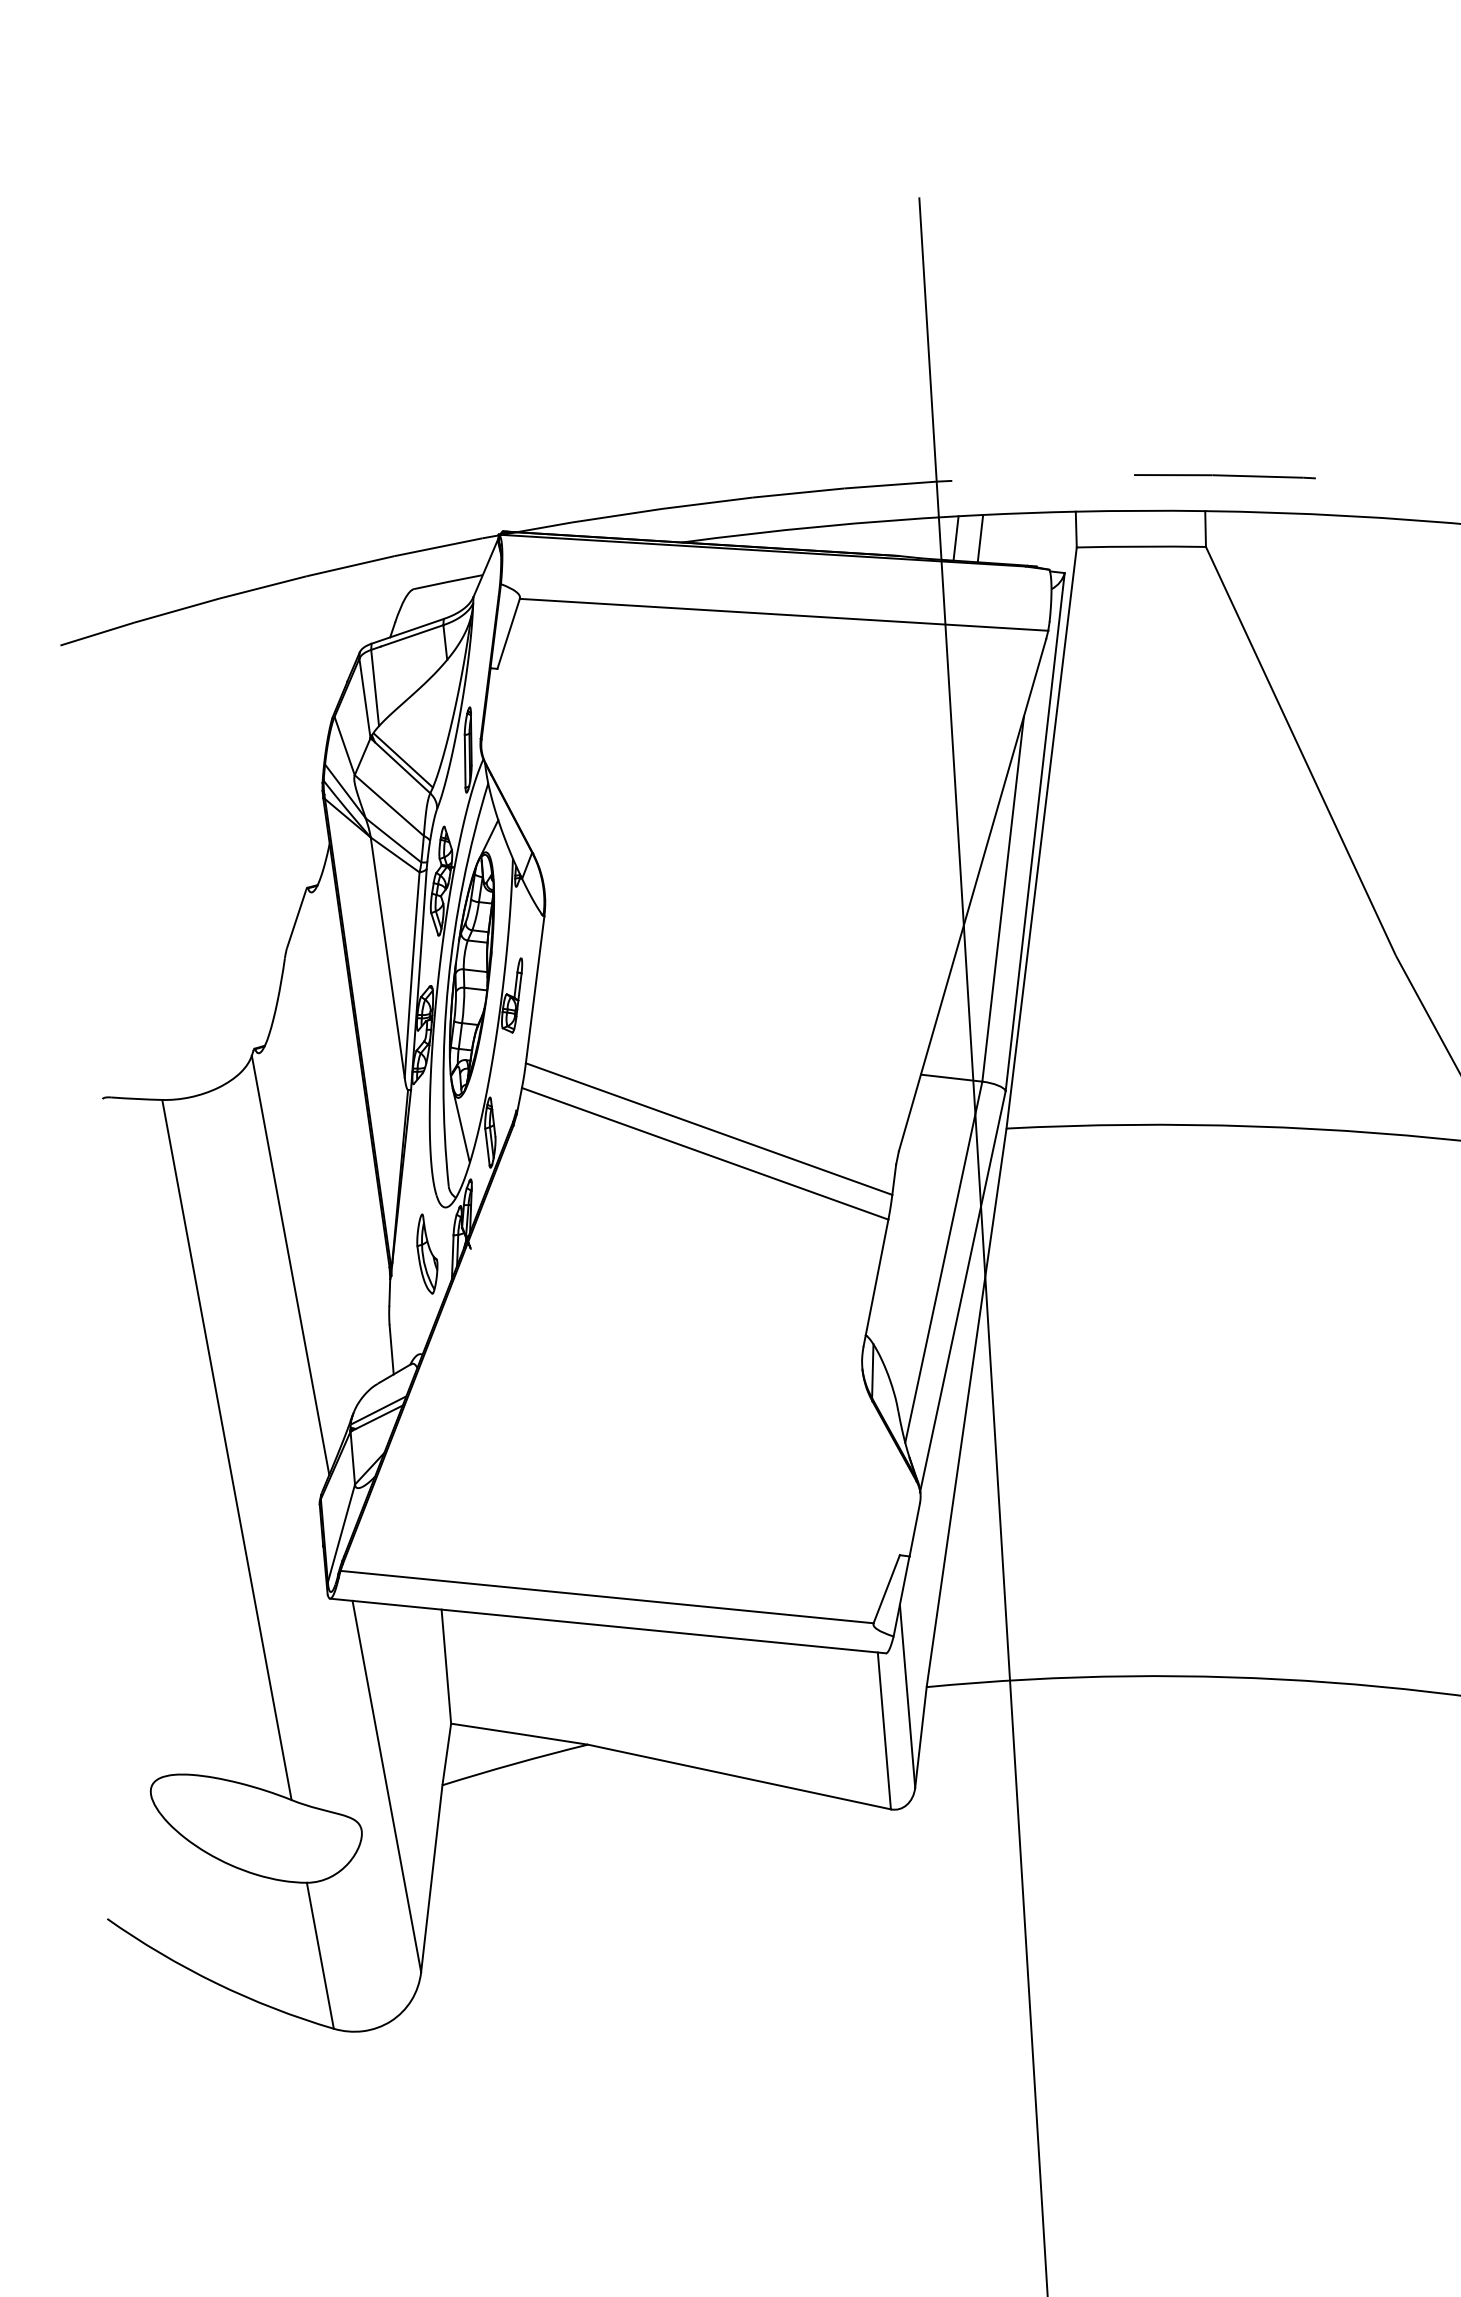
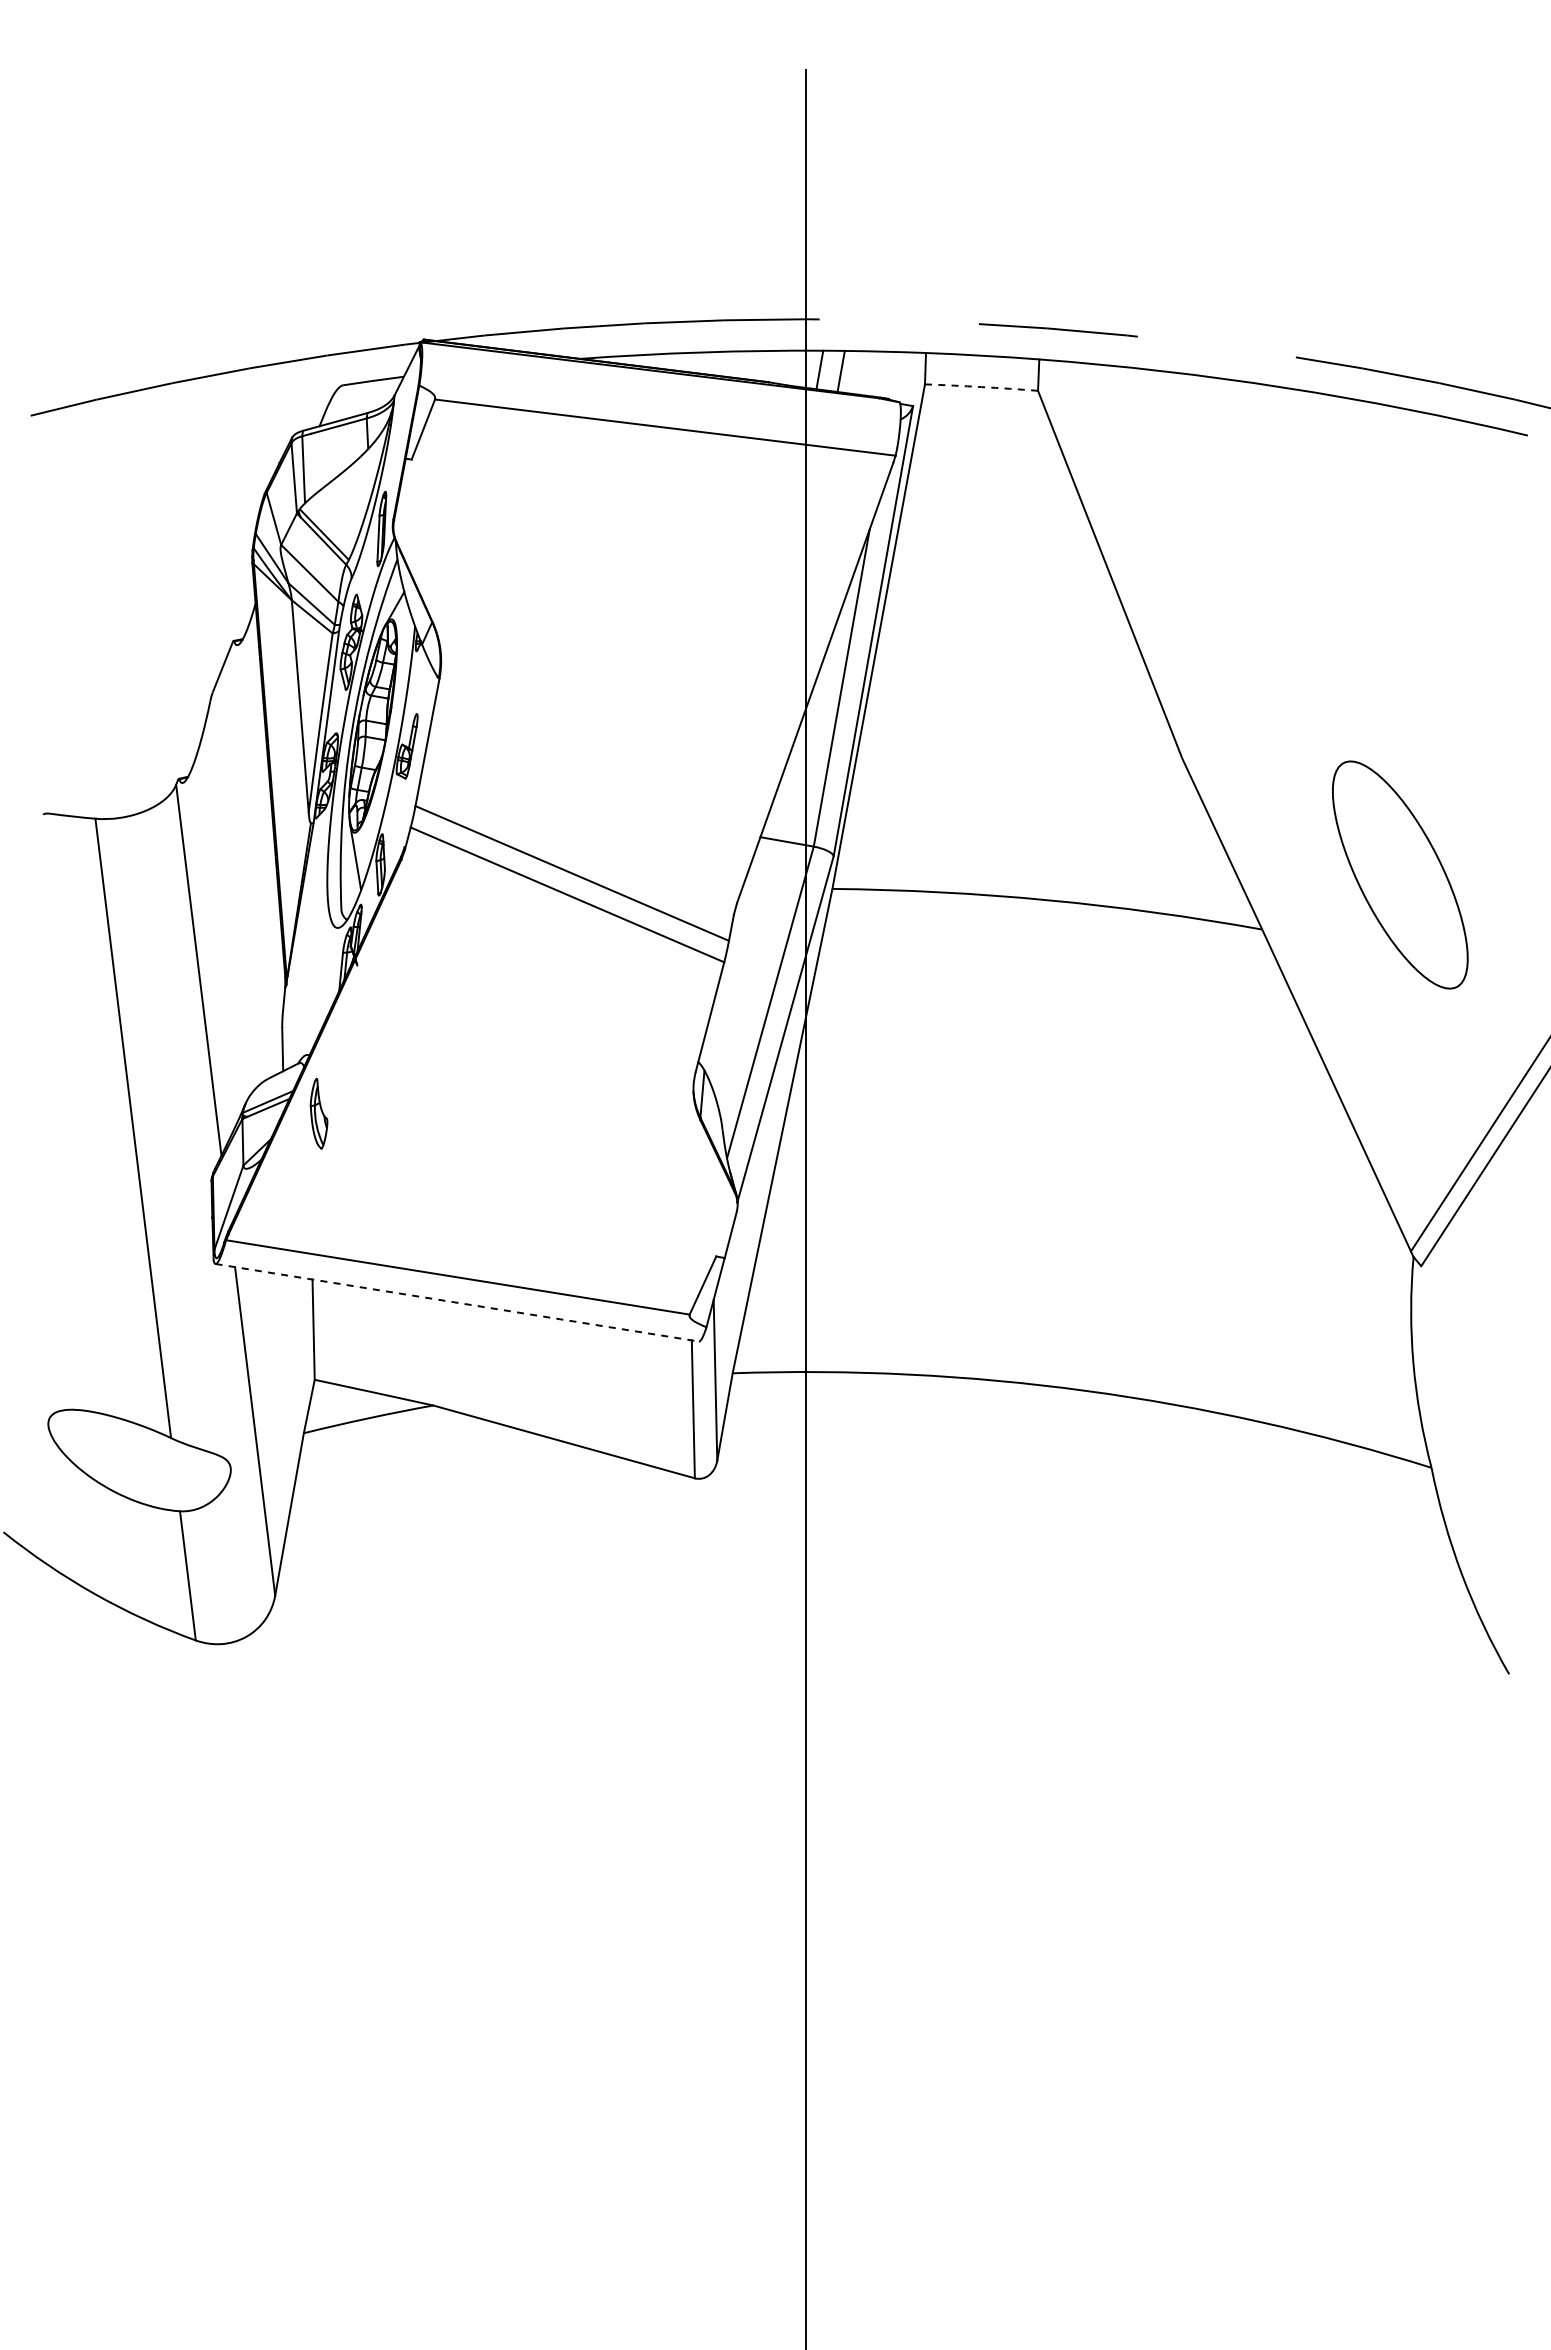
arc: (1141, 547) -> (981, 387), solid -> dashed
part: (426, 1253) -> (318, 1113), moved
line: (608, 1625) -> (457, 1302), solid -> dashed

